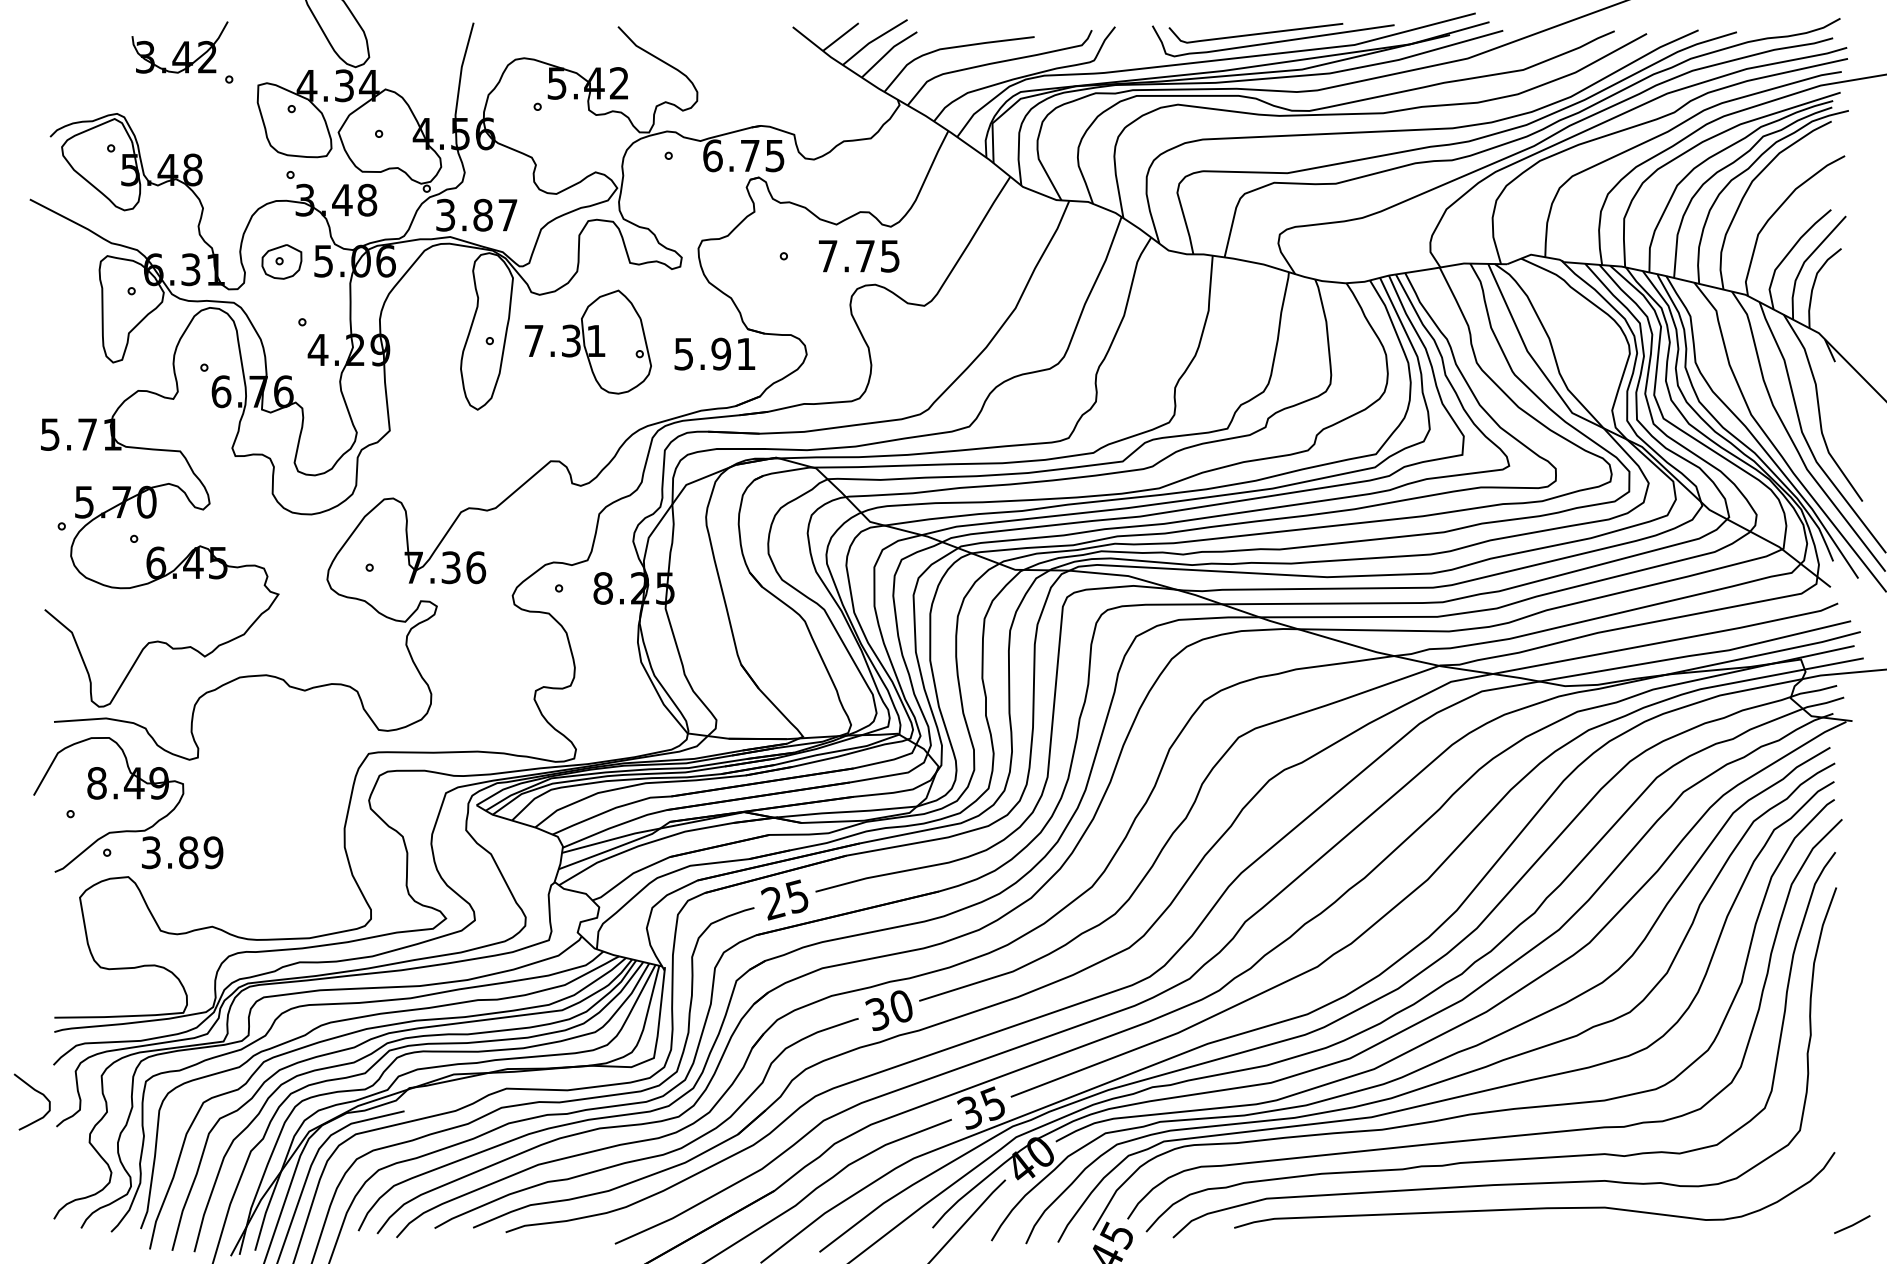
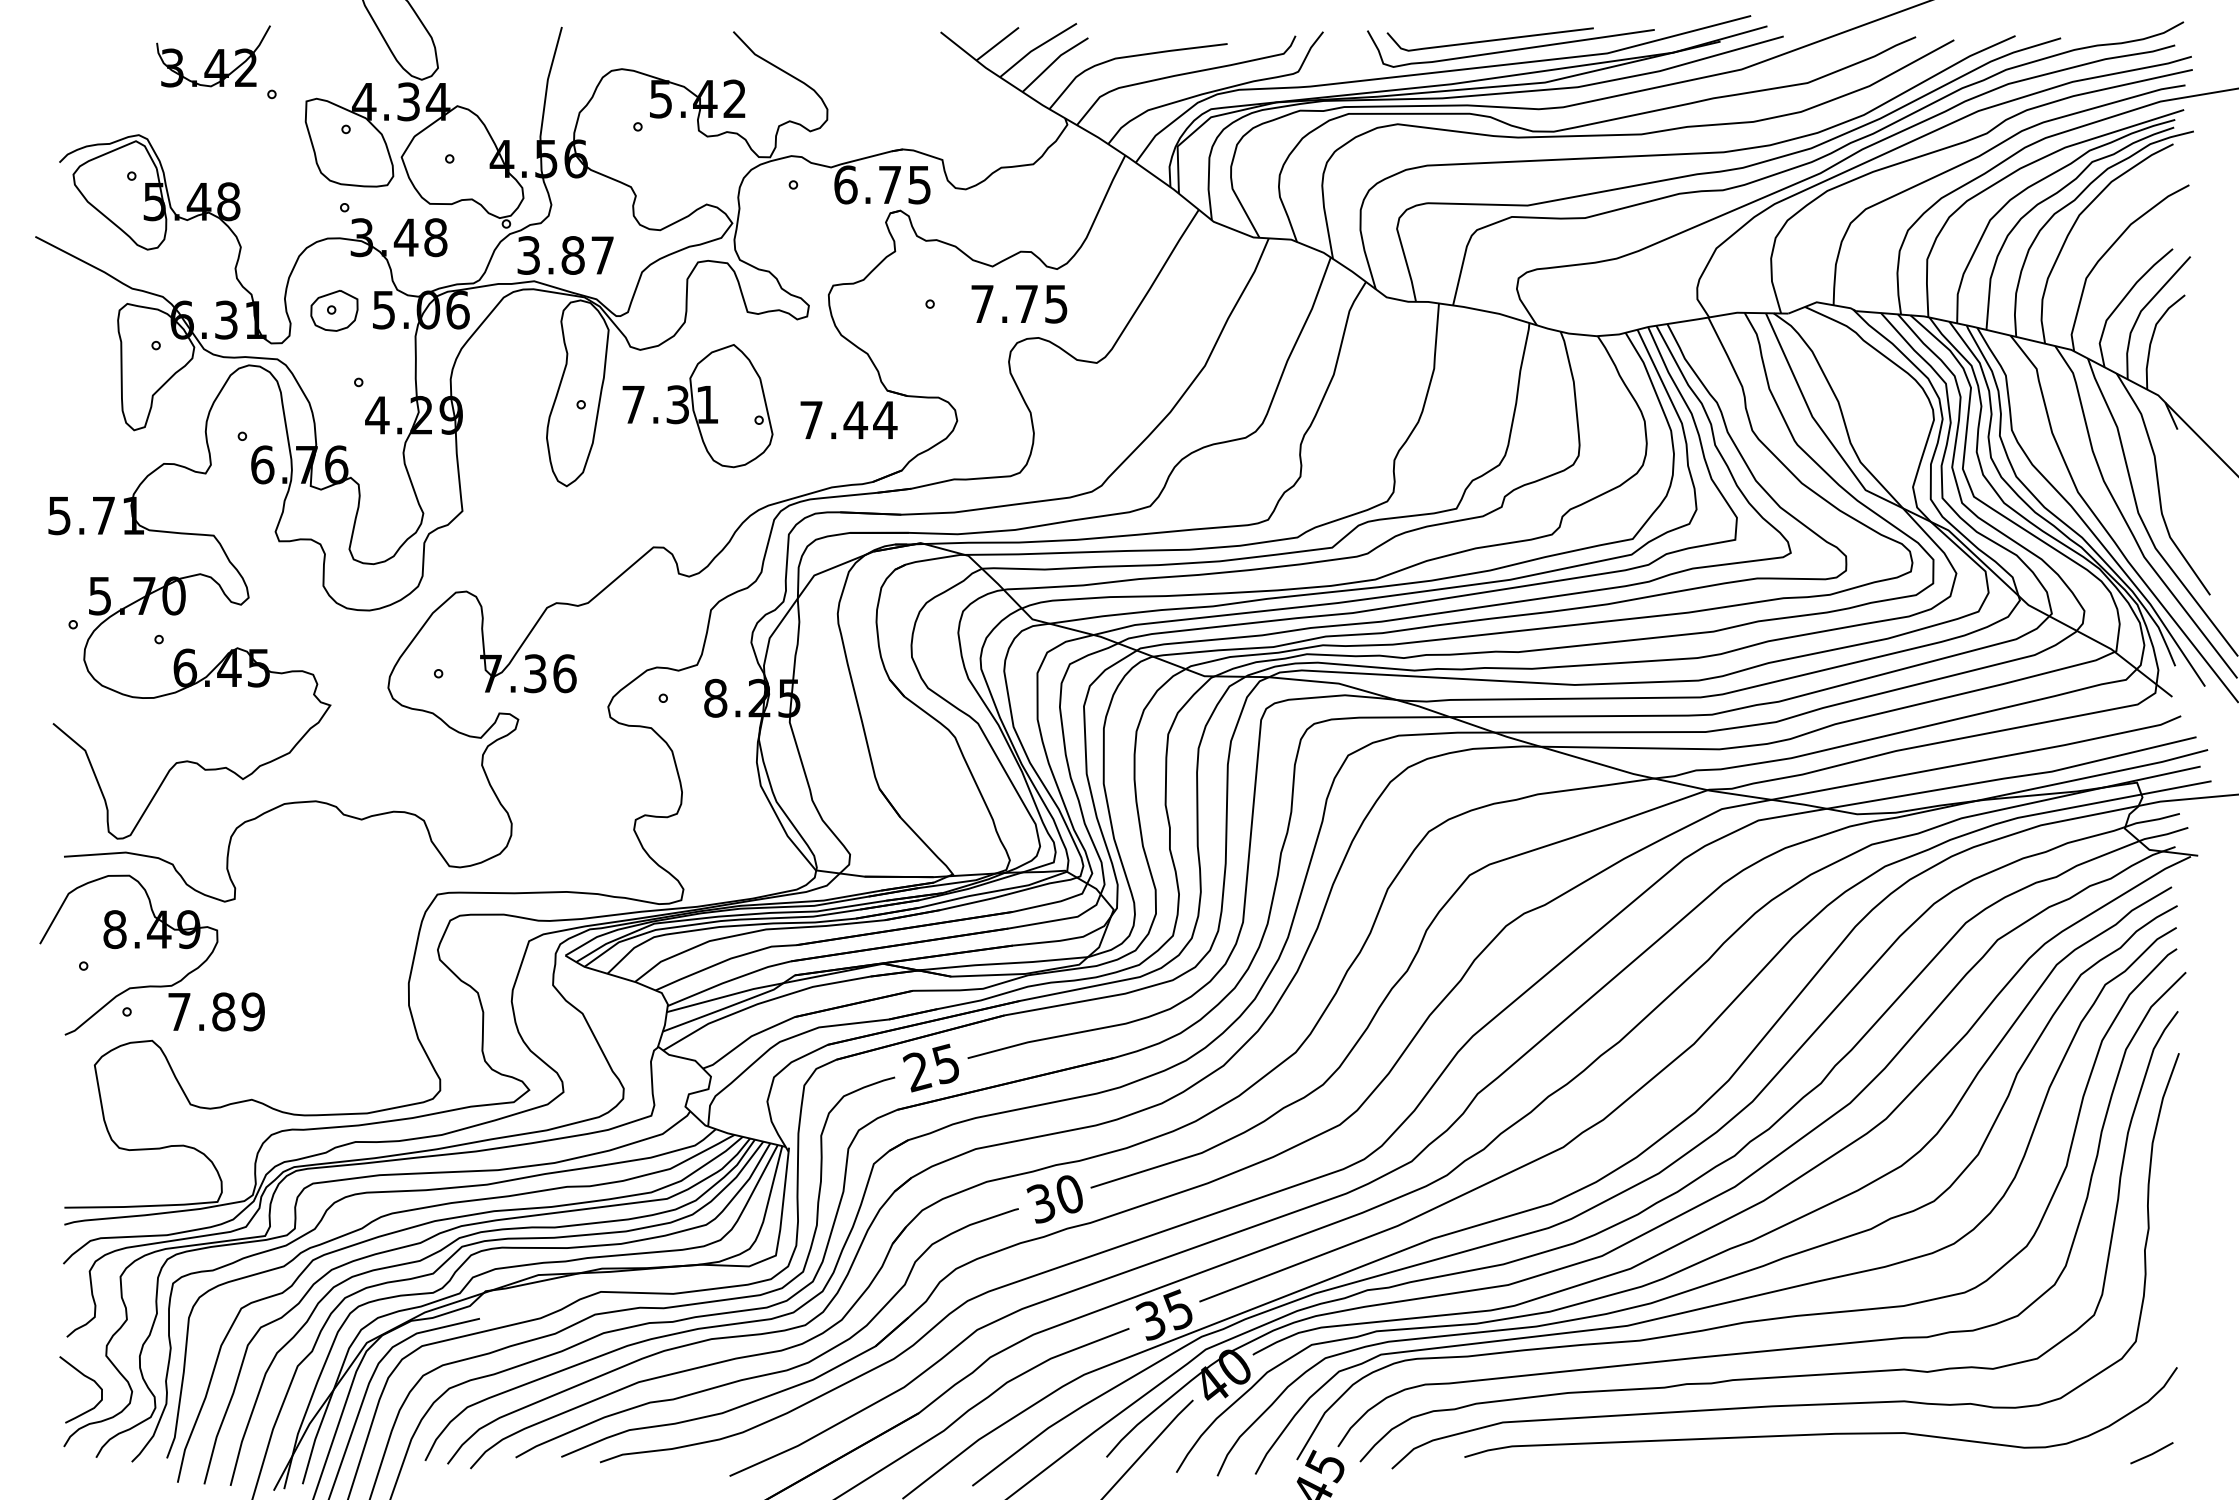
text: (715, 353) -> (848, 419), 5.91 -> 7.44
text: (151, 852) -> (179, 1011), 3.89 -> 7.89
curve: (35, 1091) -> (85, 1377), moved
line: (1851, 1224) -> (2151, 1453), moved

